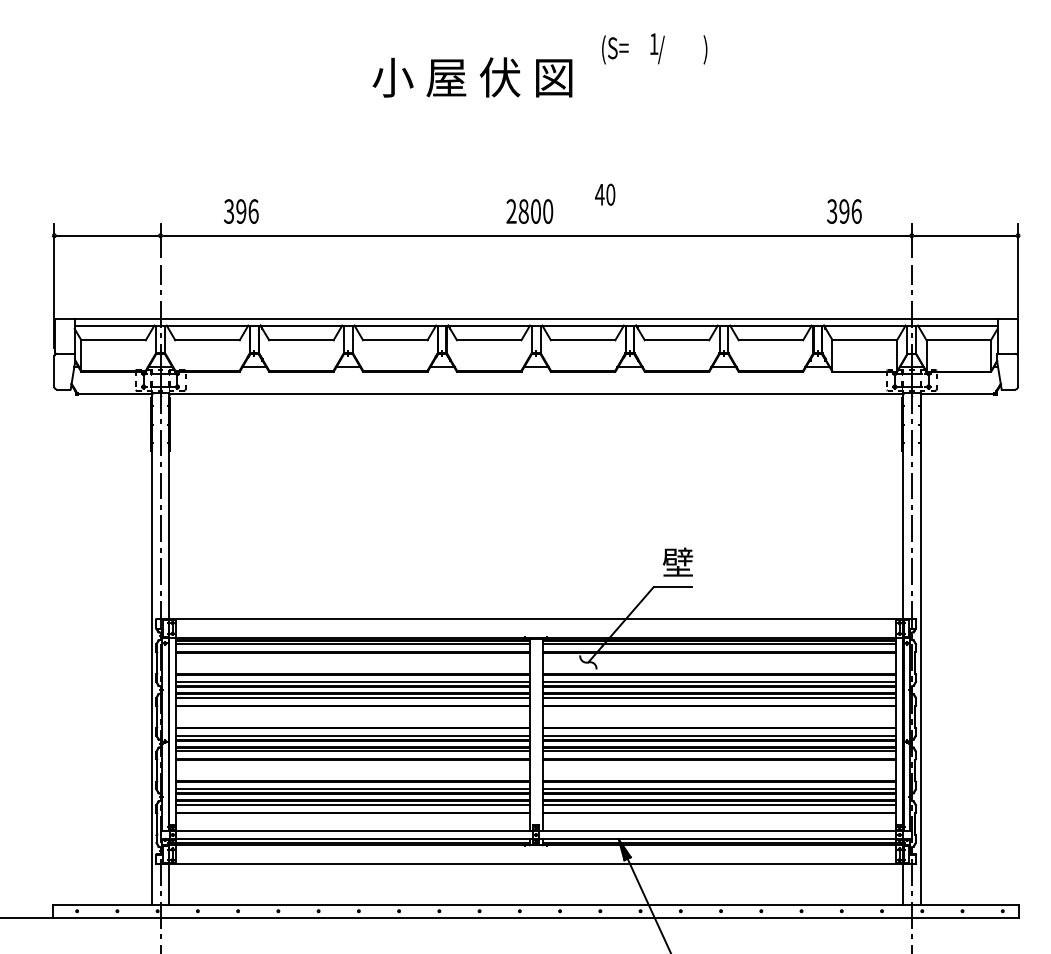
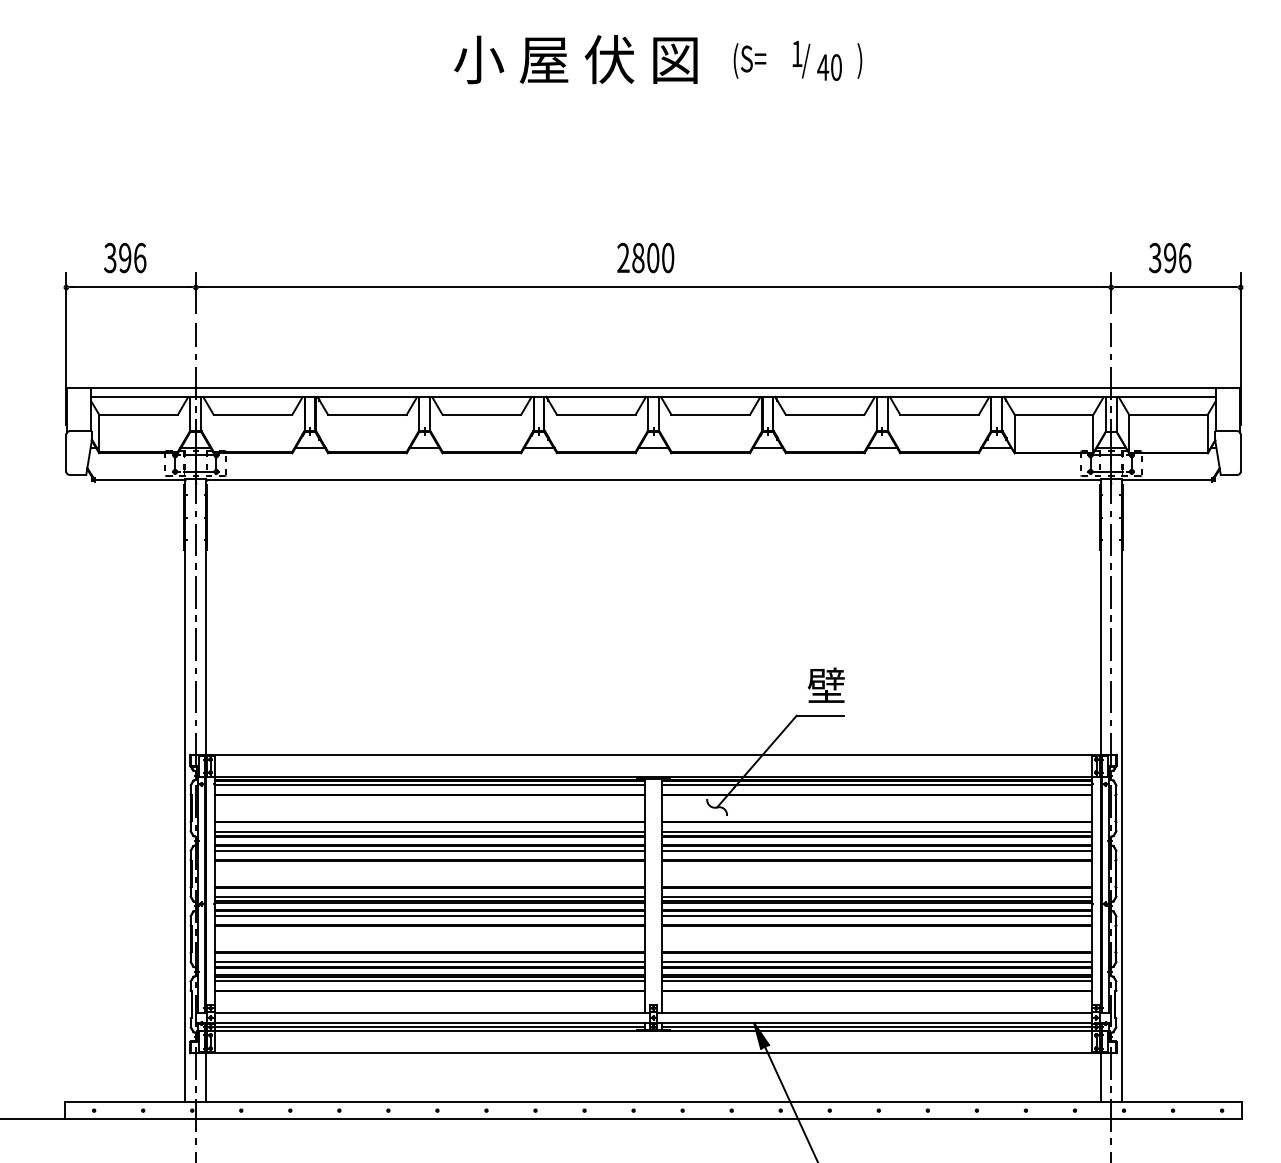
text: (472, 77) -> (575, 59), moved
text: (605, 194) -> (829, 67), moved
text: (241, 211) -> (125, 257), moved
text: (844, 211) -> (1170, 257), moved

